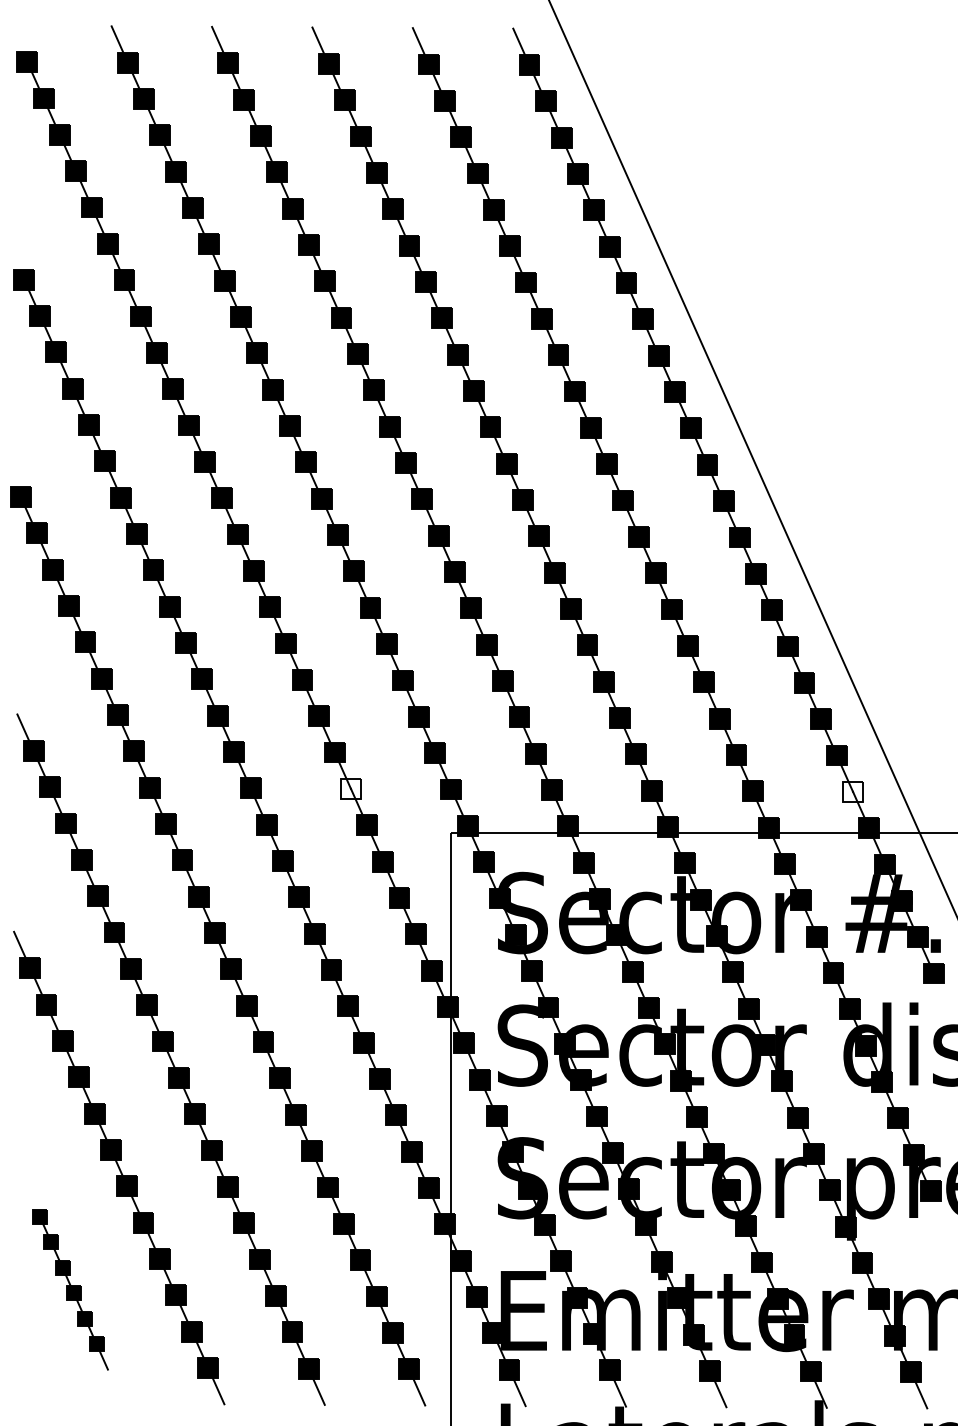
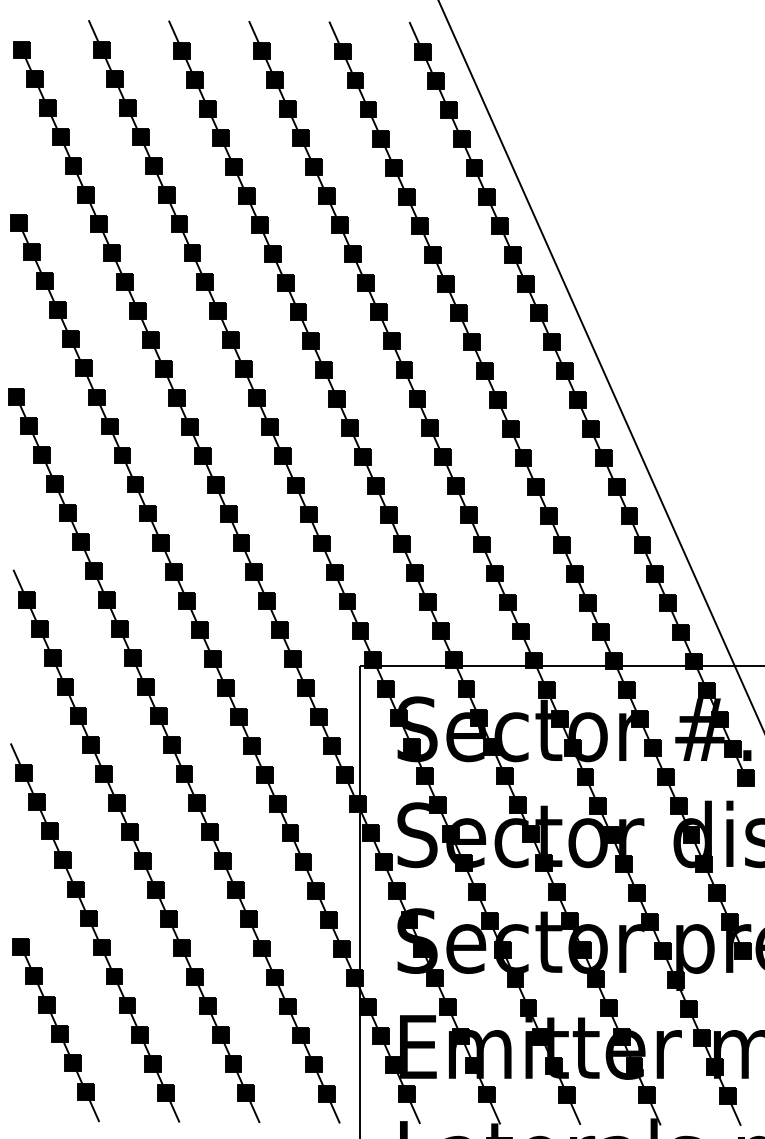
fill: (350, 788) -> (279, 629), added
fill: (852, 791) -> (680, 632), added
part: (70, 1289) -> (56, 1029), size x1.43

